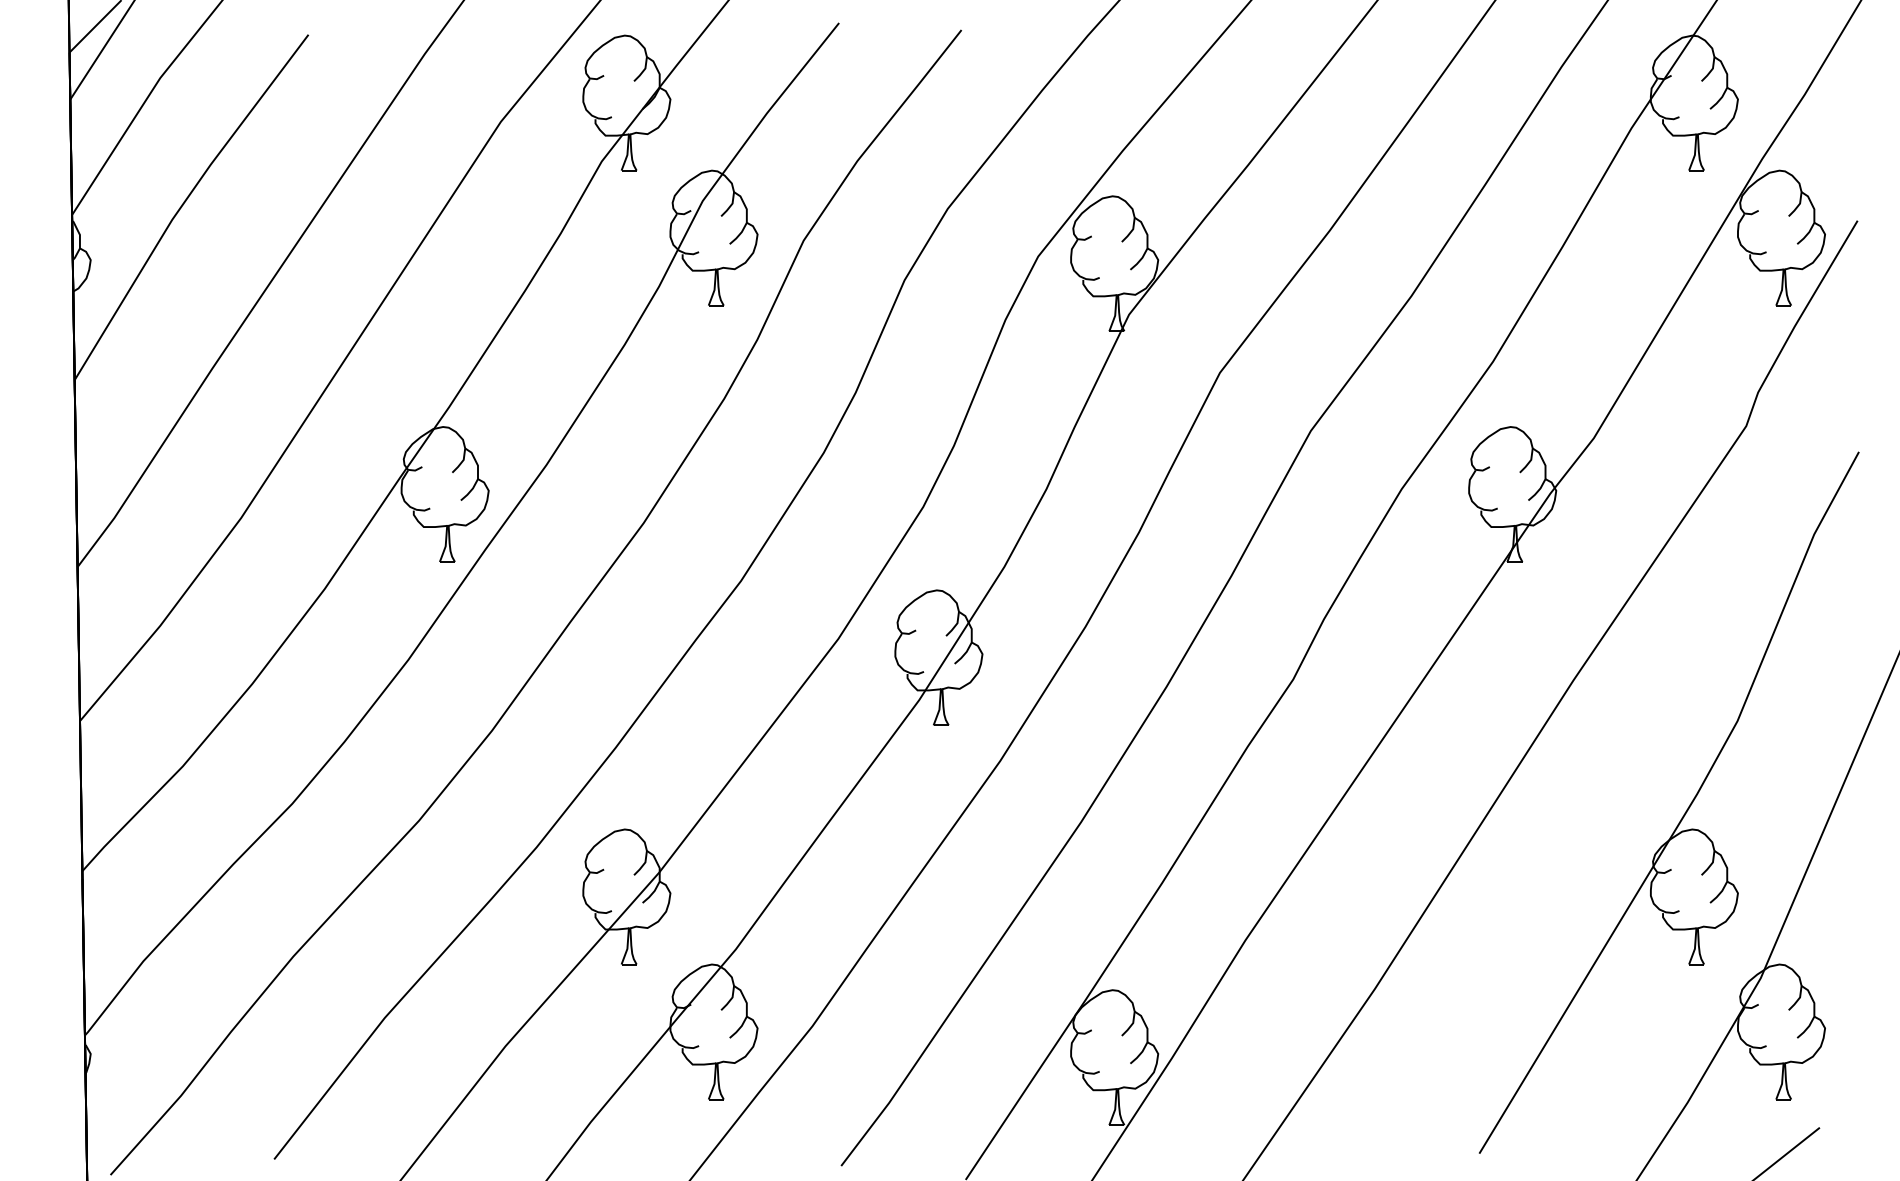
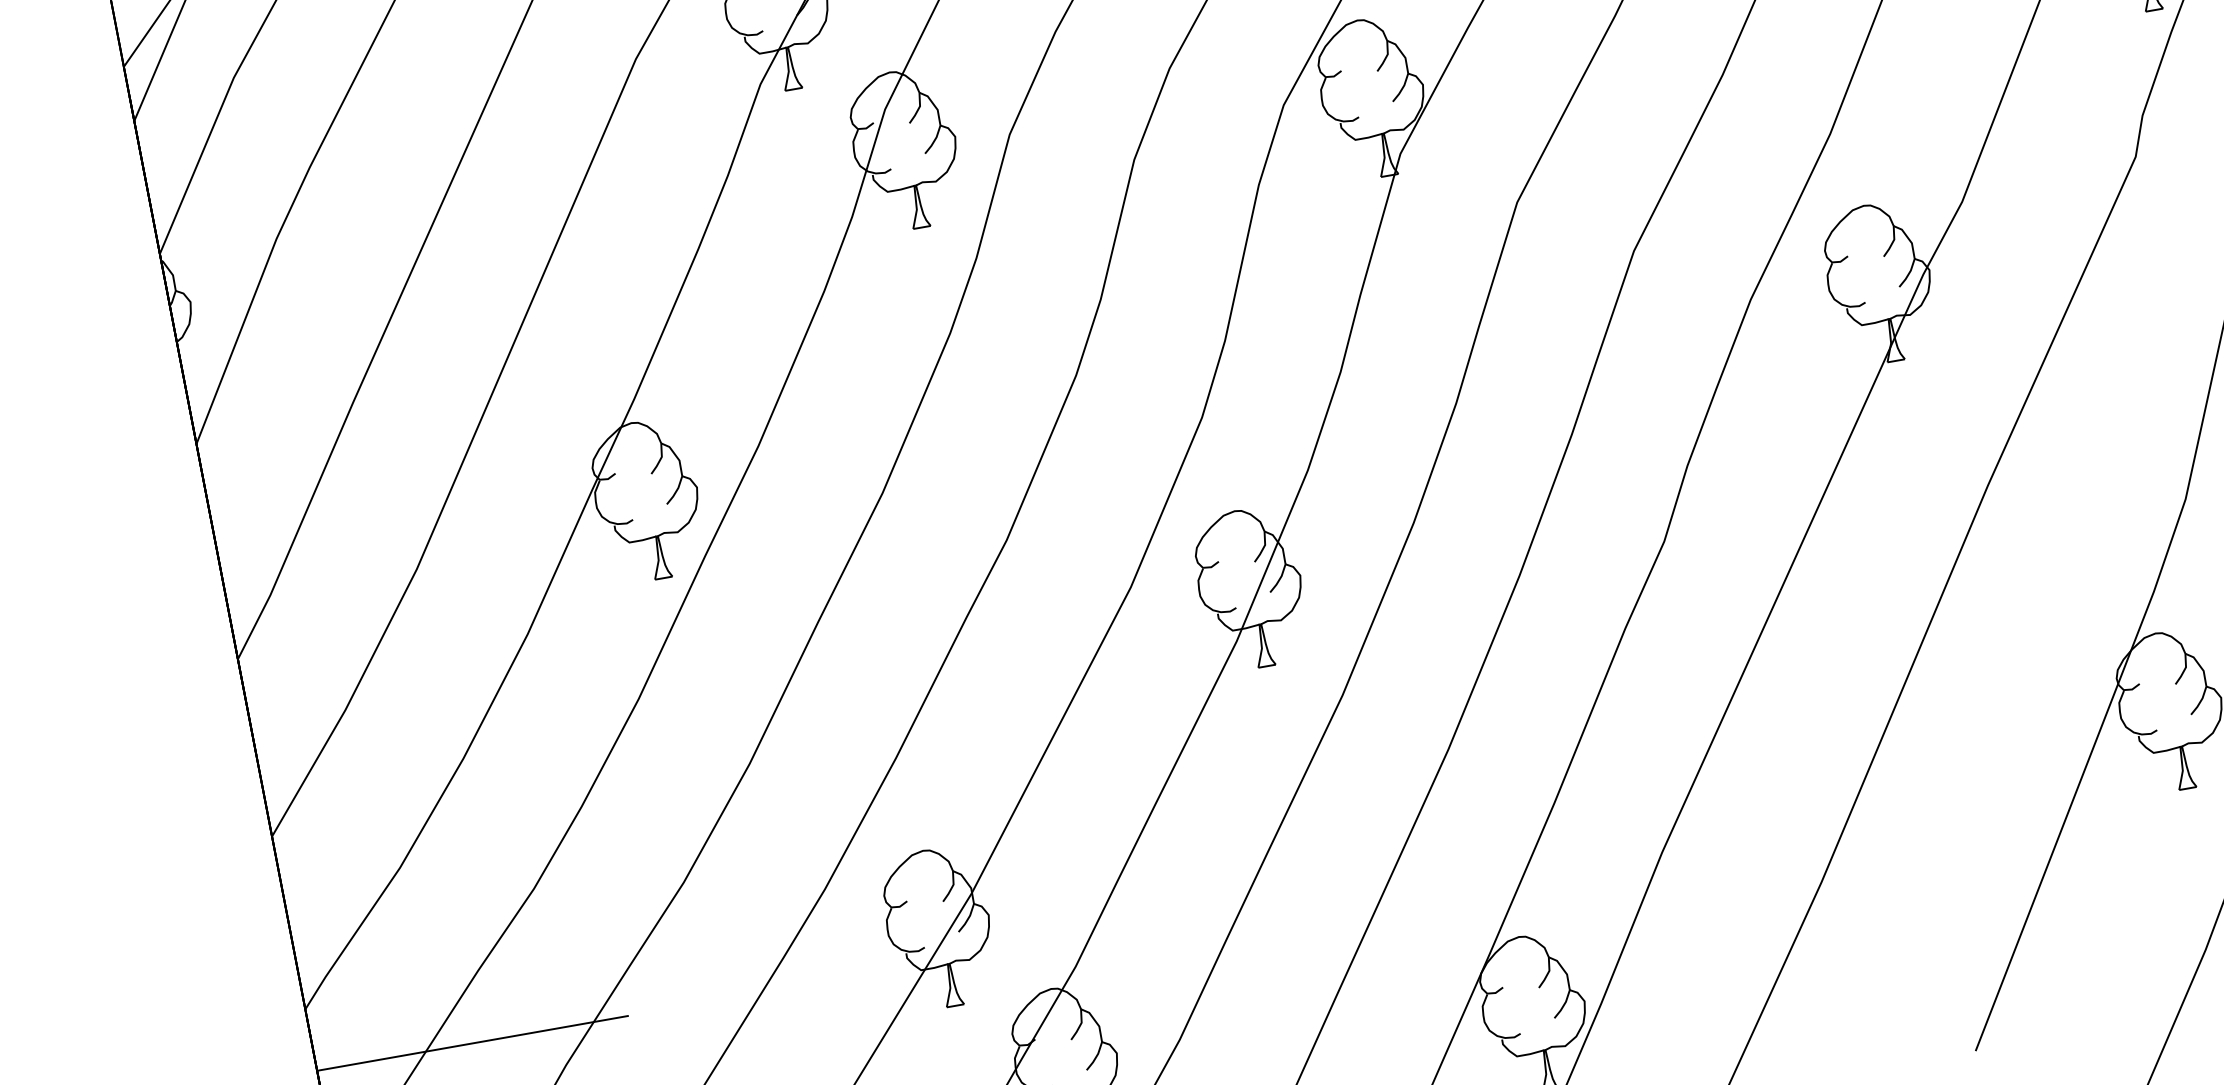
line: (217, 924) -> (472, 1043), added

